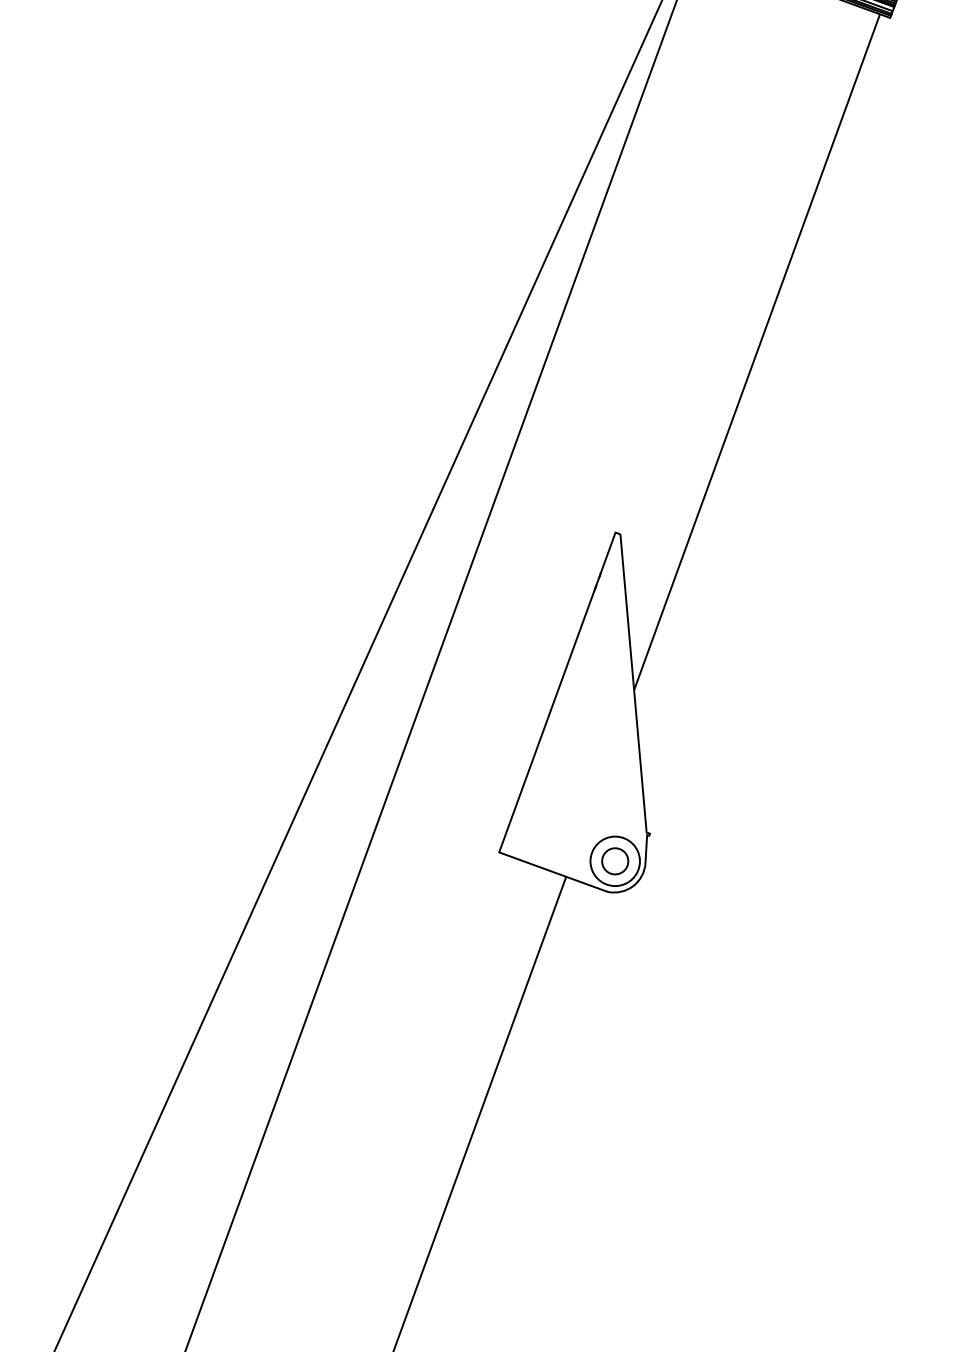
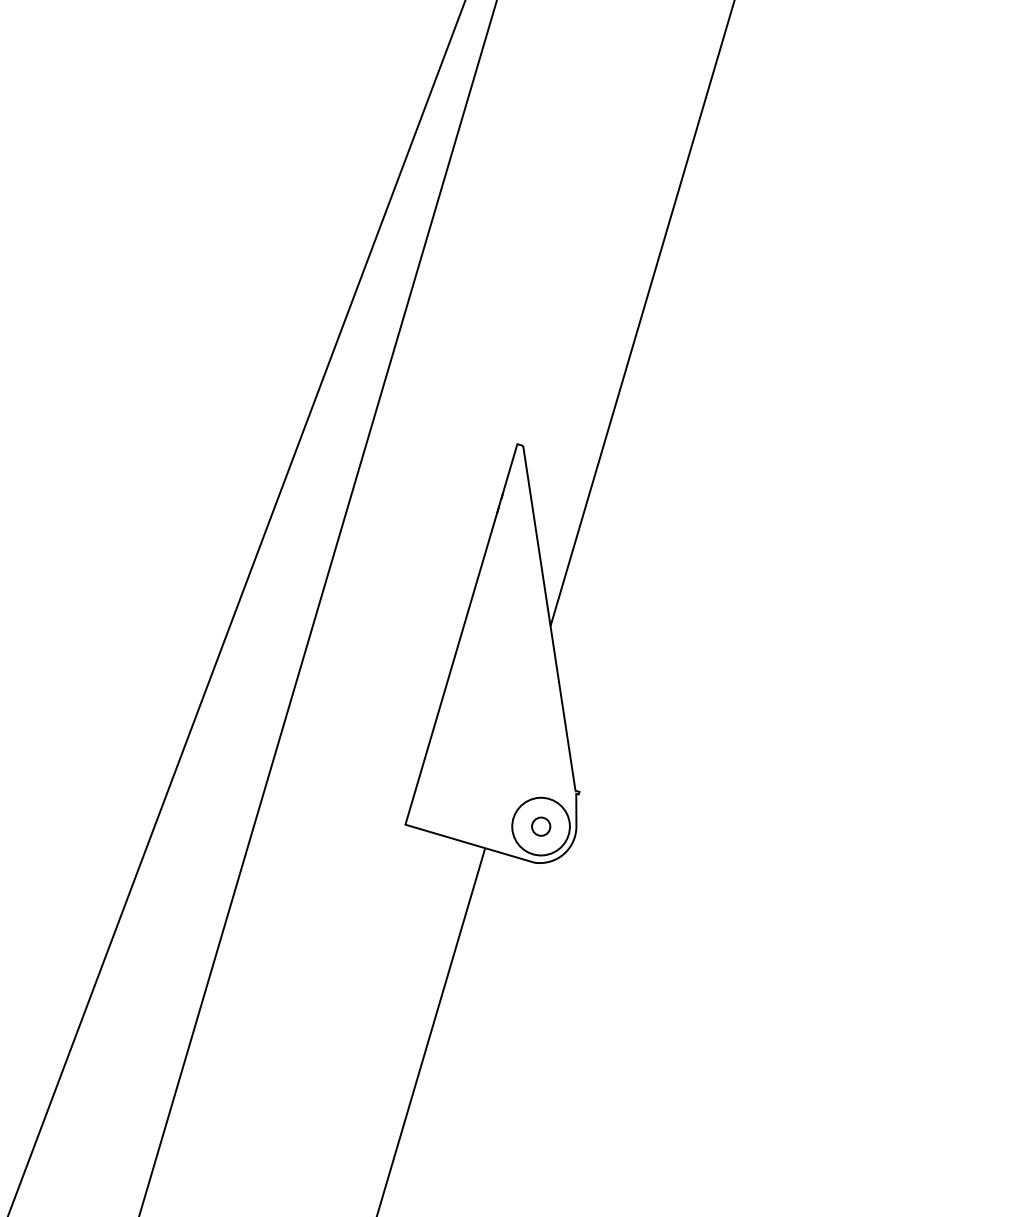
circle: (615, 861) -> (541, 826), size x0.6

